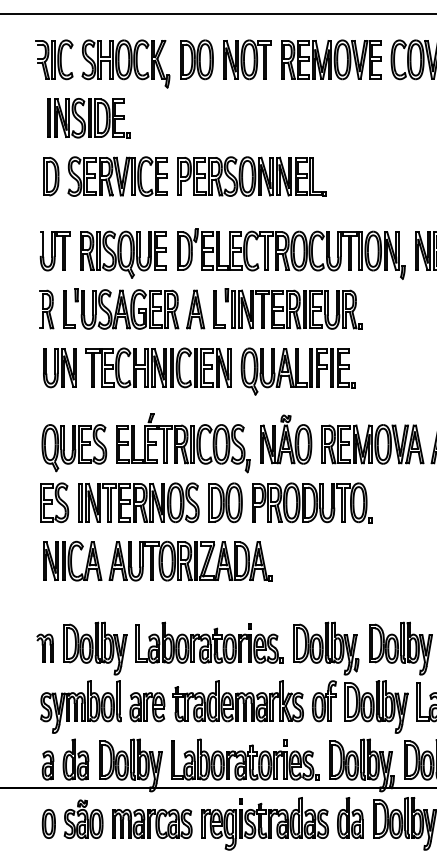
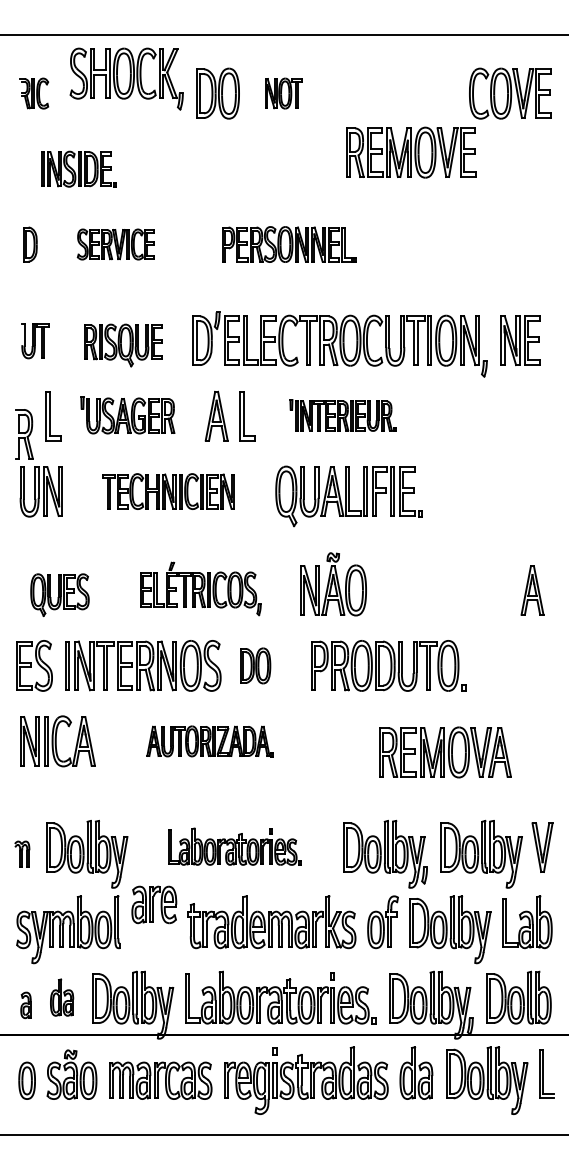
part: (53, 59) -> (33, 93), size x0.6
part: (247, 59) -> (283, 93), size x0.6
part: (331, 59) -> (411, 152), moved
part: (125, 63) -> (126, 78), moved
part: (88, 118) -> (78, 169), size x0.7
part: (51, 176) -> (30, 244), size x0.7
part: (117, 176) -> (115, 244), size x0.6
part: (252, 176) -> (289, 244), size x0.7
part: (55, 250) -> (35, 340), size x0.7
part: (123, 254) -> (123, 345), size x0.7
part: (126, 308) -> (127, 415), size x0.7
part: (293, 308) -> (342, 415), size x0.6
part: (46, 309) -> (24, 434), moved
part: (158, 367) -> (168, 491), size x0.7
part: (183, 442) -> (200, 588), size x0.7
part: (372, 444) -> (445, 752), moved
part: (73, 447) -> (59, 594), size x0.7
part: (225, 502) -> (255, 665), size x0.7
part: (312, 502) -> (388, 665), moved
part: (190, 561) -> (209, 741), size x0.6
part: (209, 642) -> (234, 846), size x0.7
part: (45, 648) -> (22, 853), size x0.7
part: (147, 706) -> (154, 904), moved
part: (75, 759) -> (61, 997), size x0.7
part: (47, 765) -> (25, 1005), size x0.7

